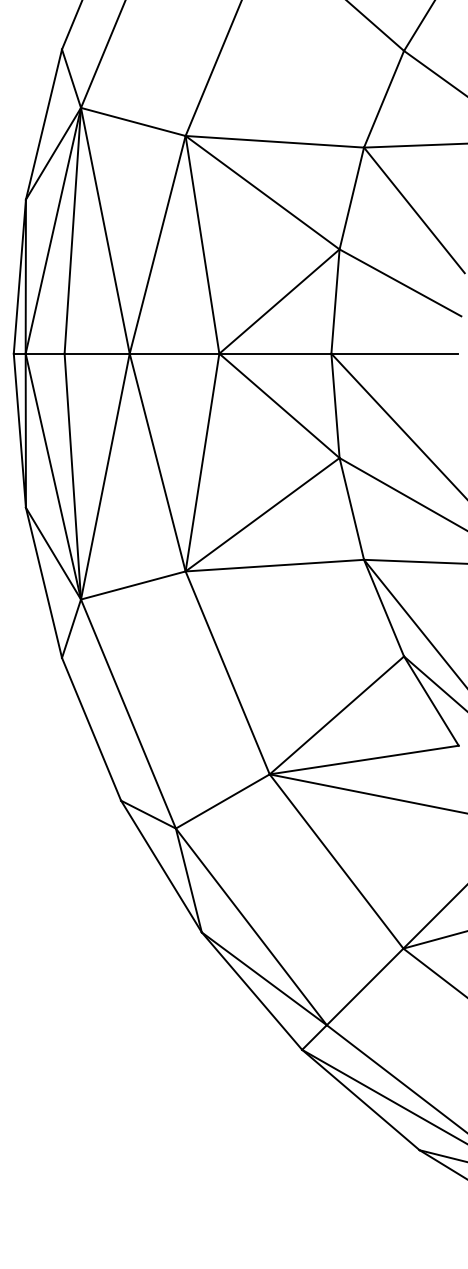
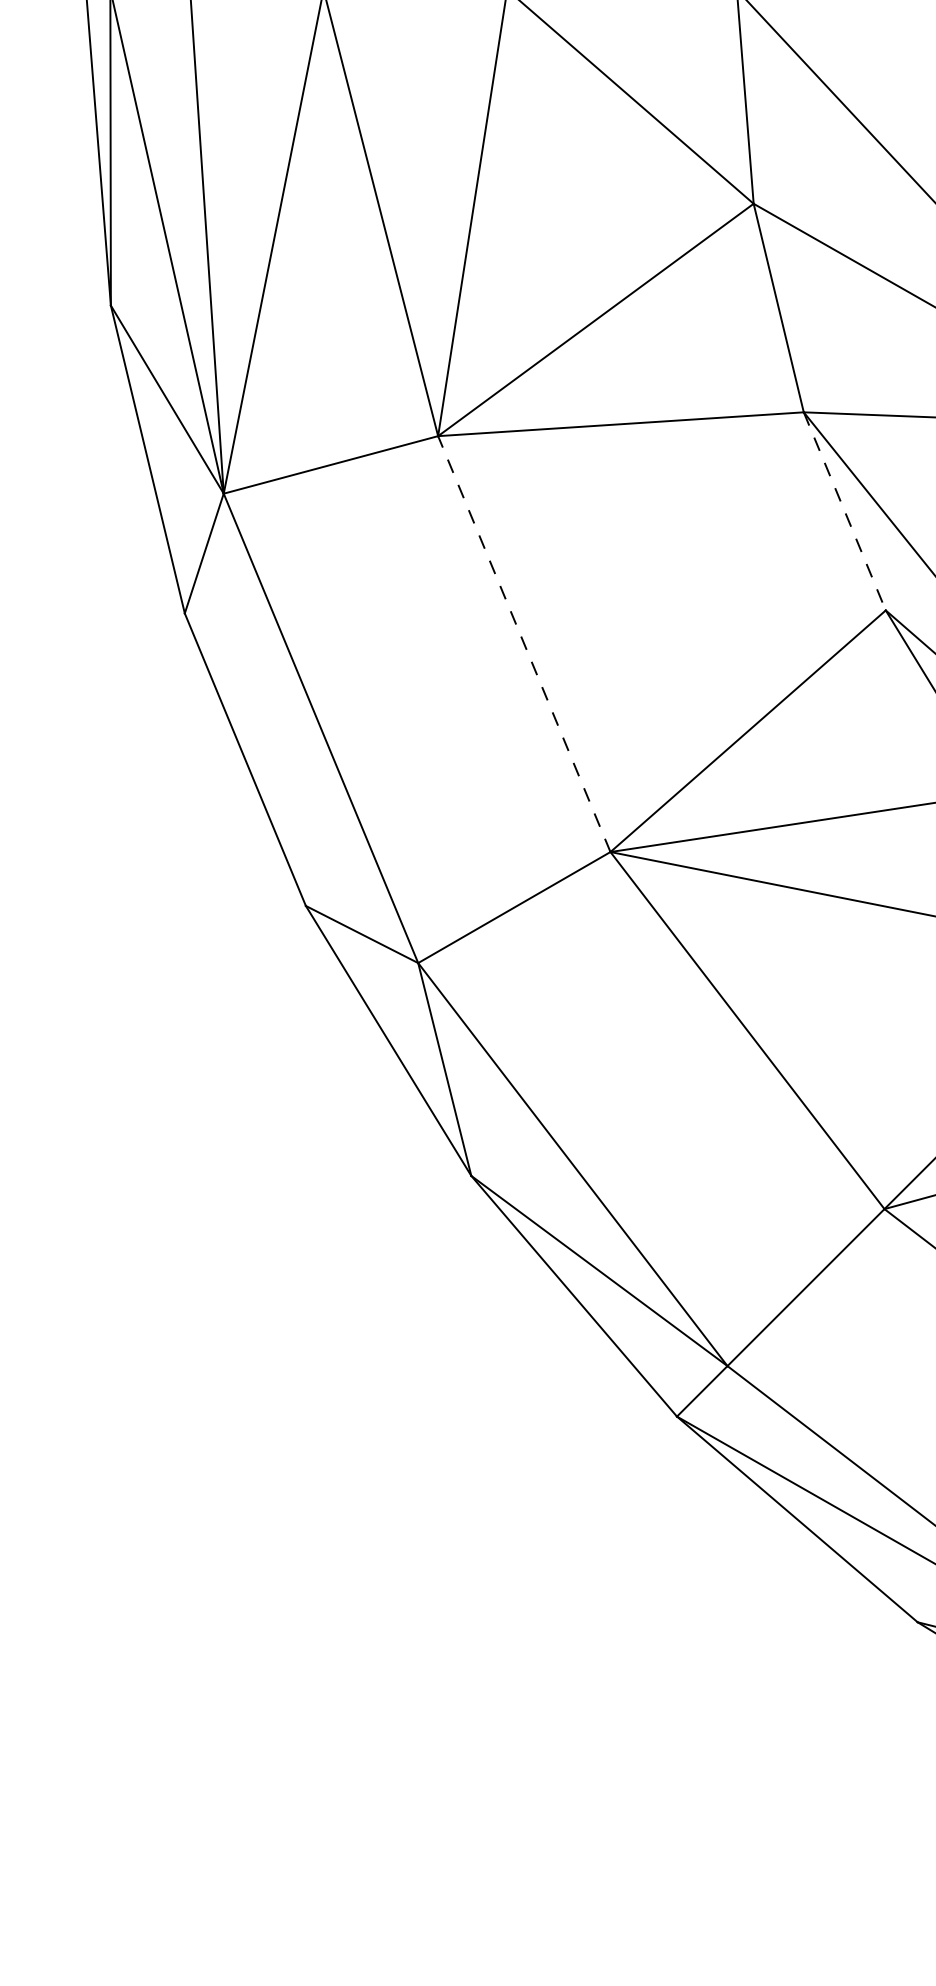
line: (384, 608) -> (845, 512), solid -> dashed
line: (227, 672) -> (523, 643), solid -> dashed

